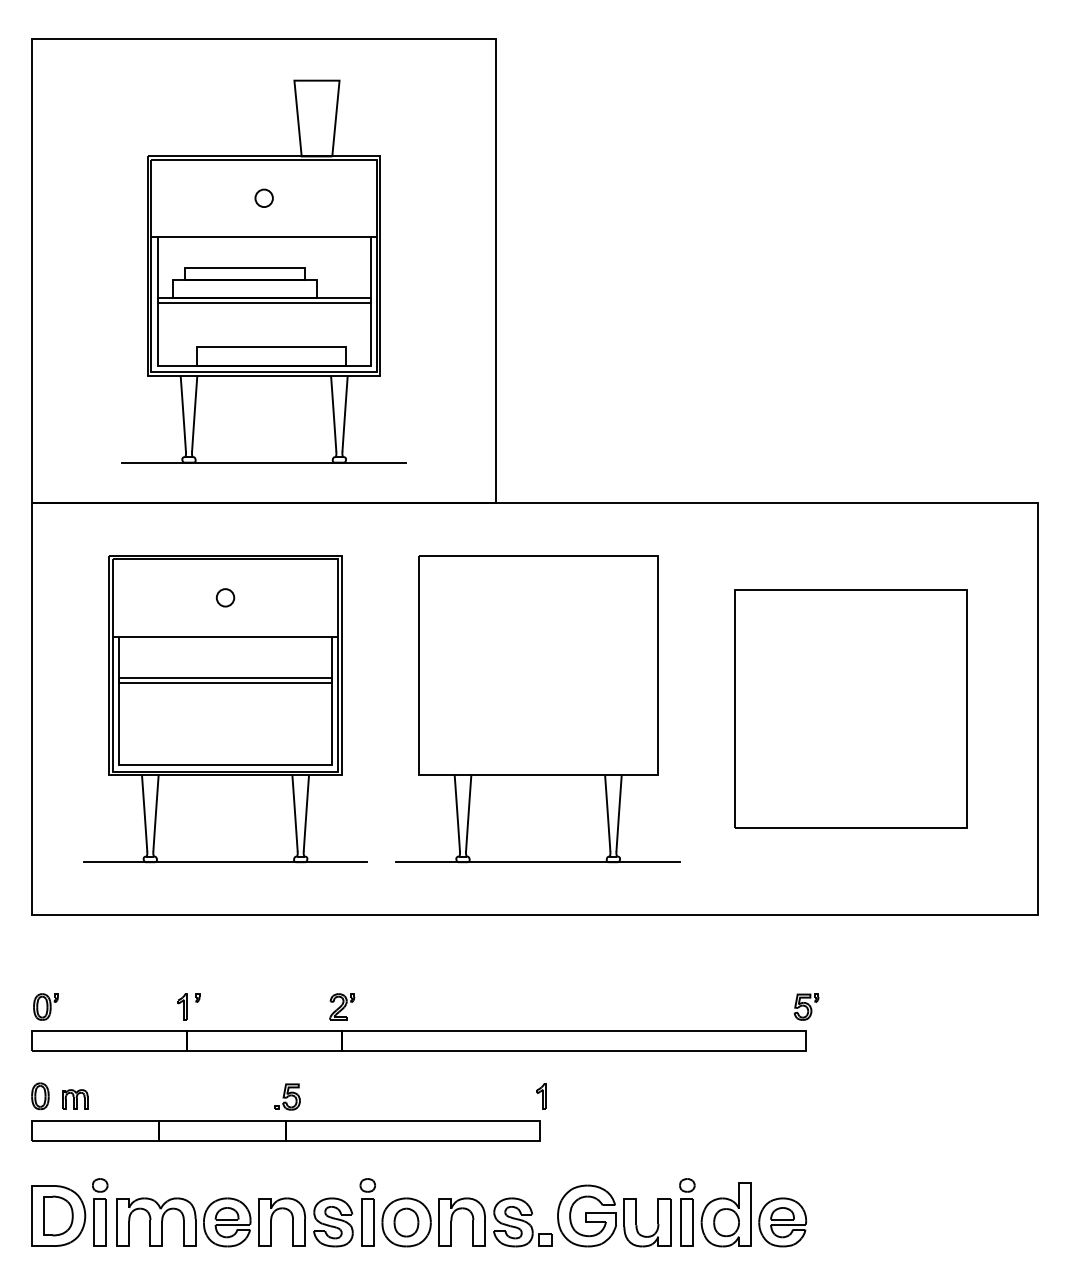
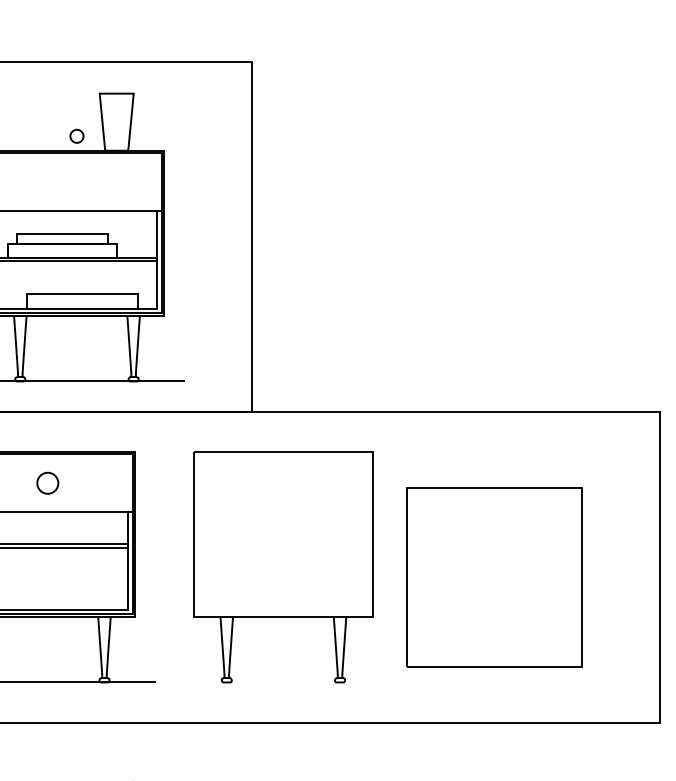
circle: (263, 197) -> (76, 135), moved
circle: (225, 597) -> (47, 483), size x1.6
part: (850, 708) -> (493, 577), moved
line: (538, 862) -> (283, 682), removed

